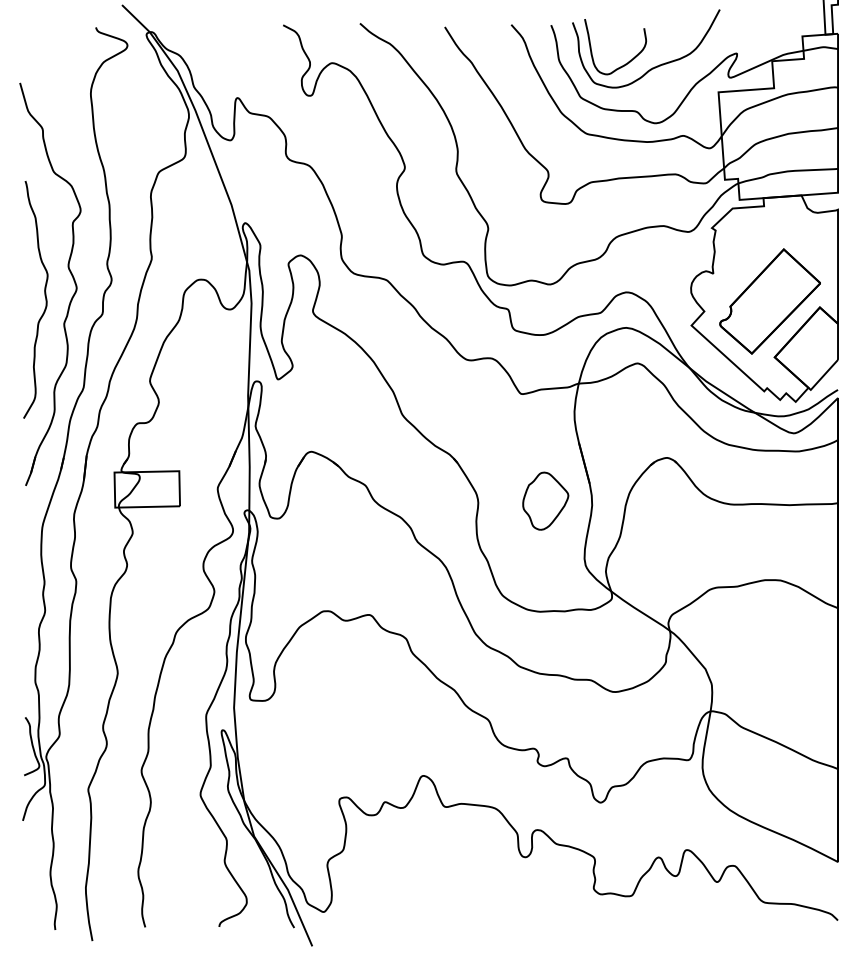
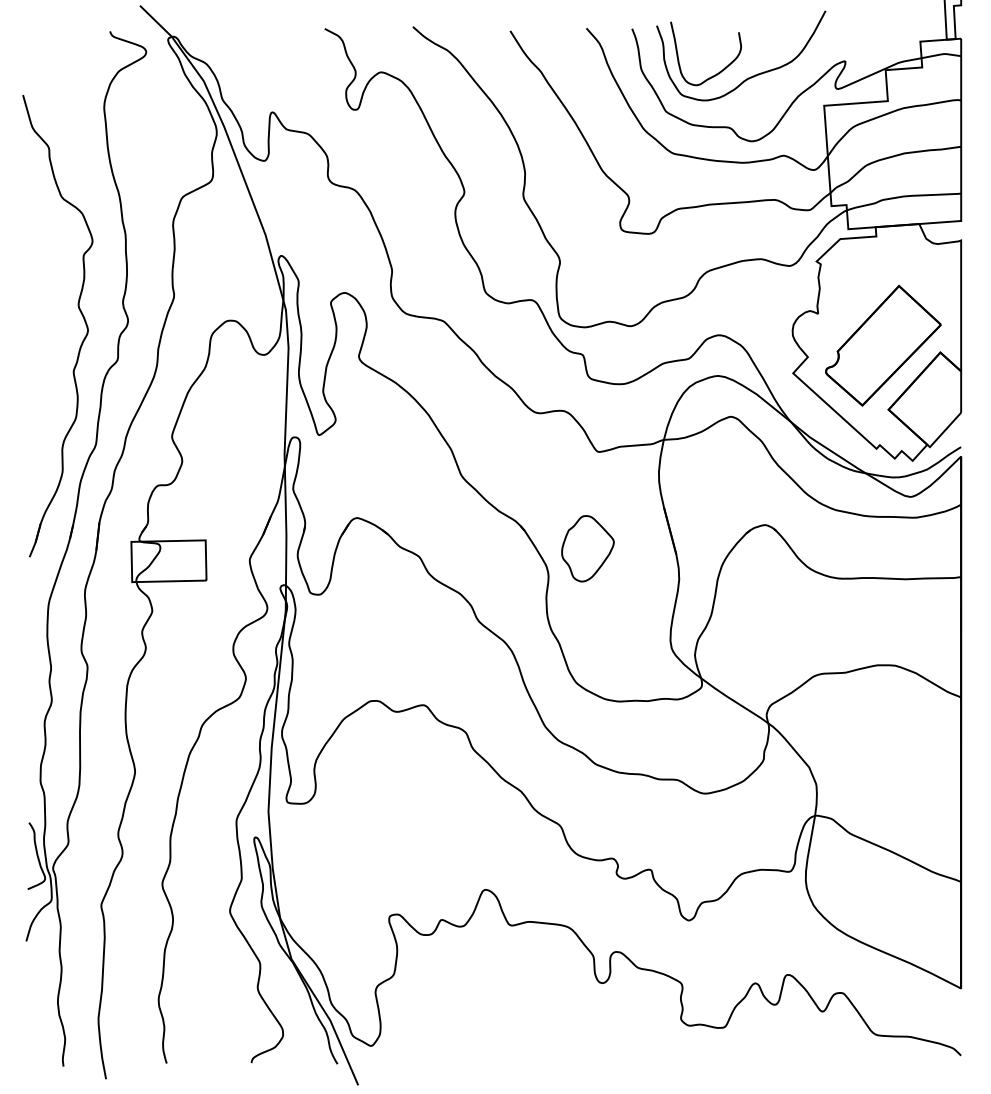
curve: (44, 296) -> (51, 340), removed
part: (545, 500) -> (587, 548), moved

